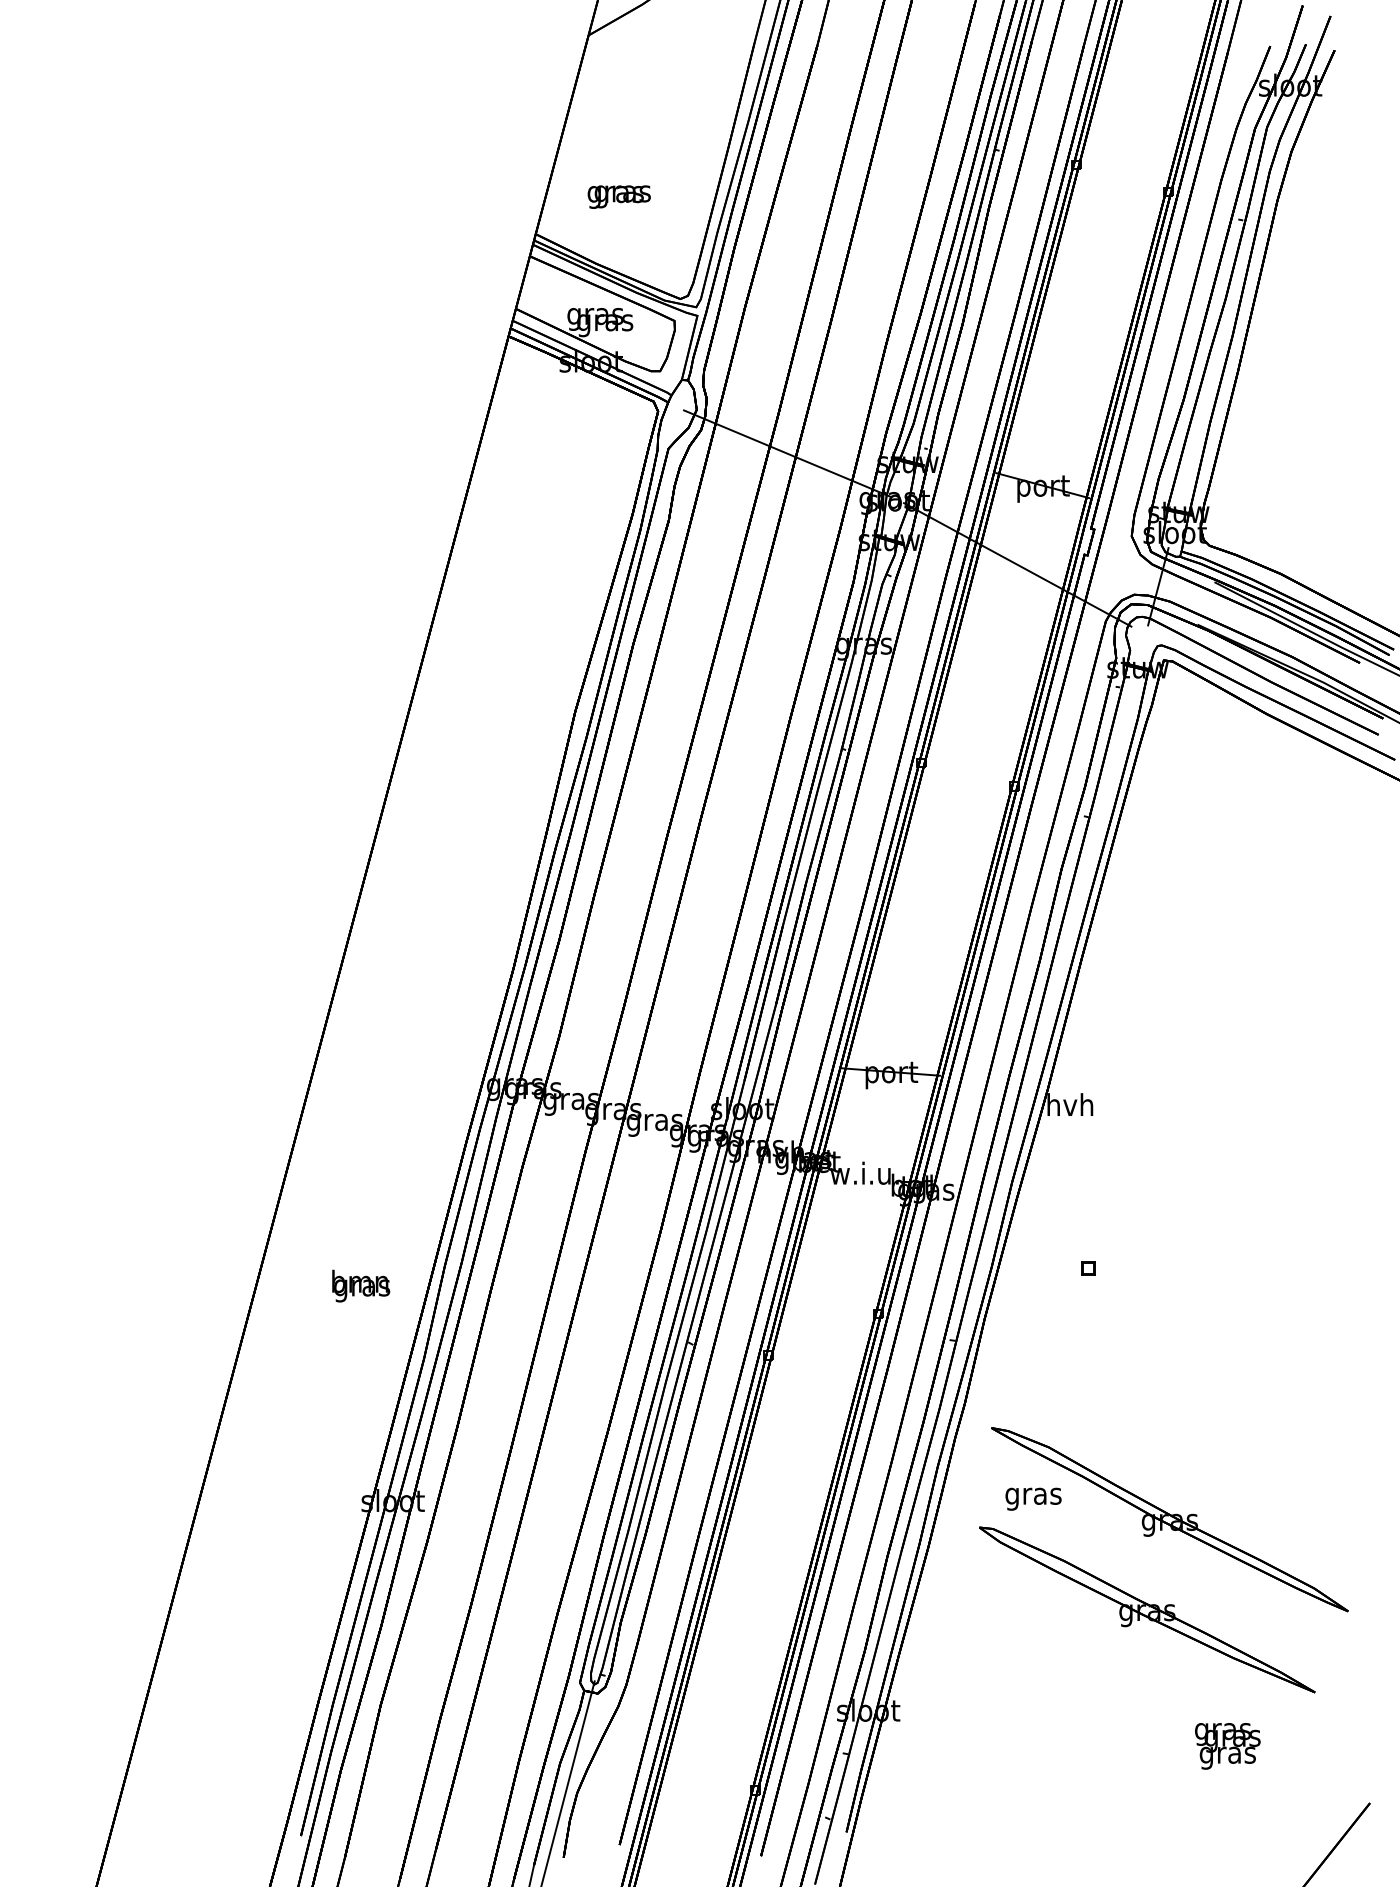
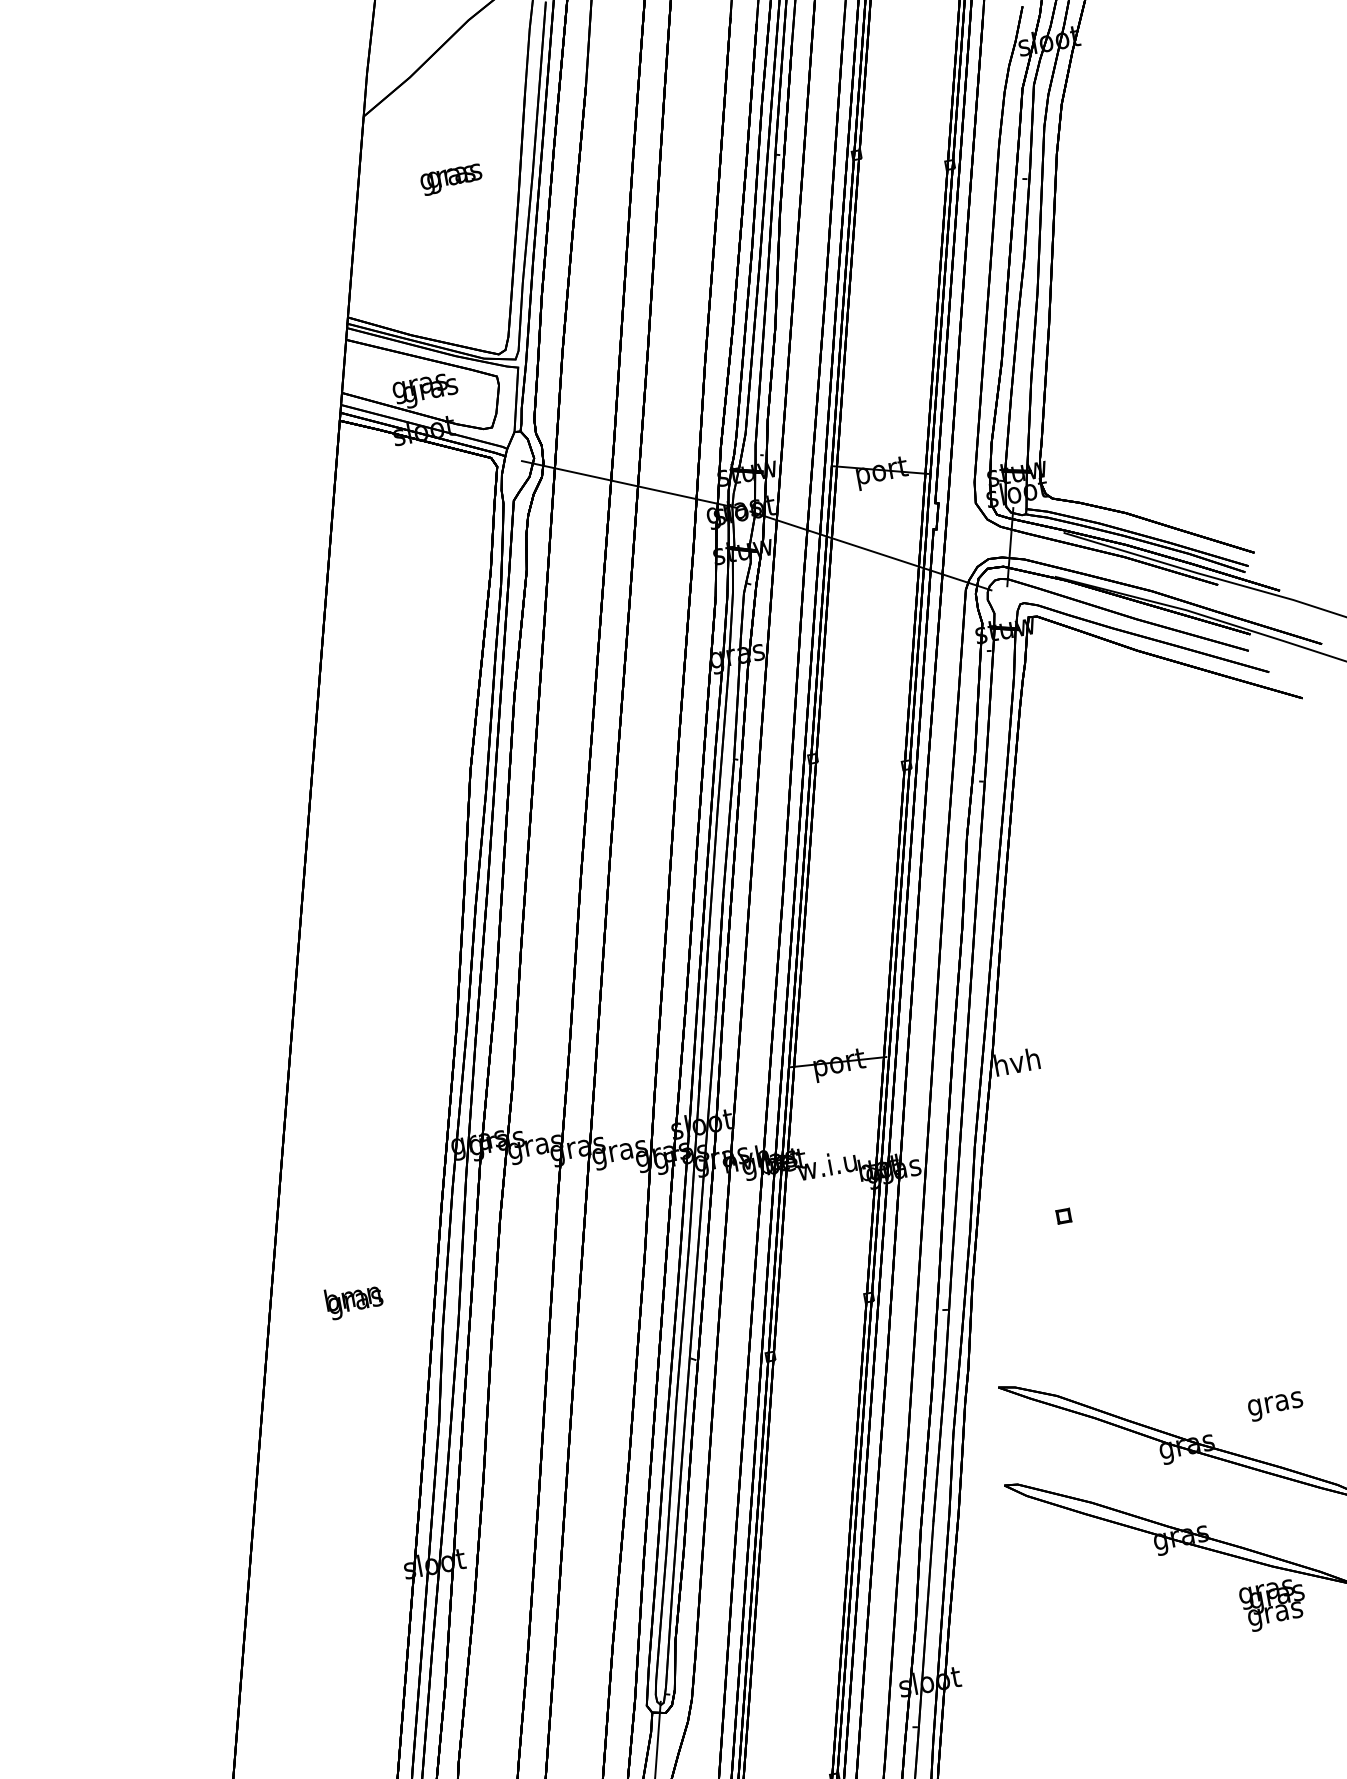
text: (618, 196) -> (450, 179), moved
text: (361, 1285) -> (354, 1299), moved
text: (1033, 1498) -> (1275, 1405), moved
text: (1227, 1746) -> (1273, 1605), moved

